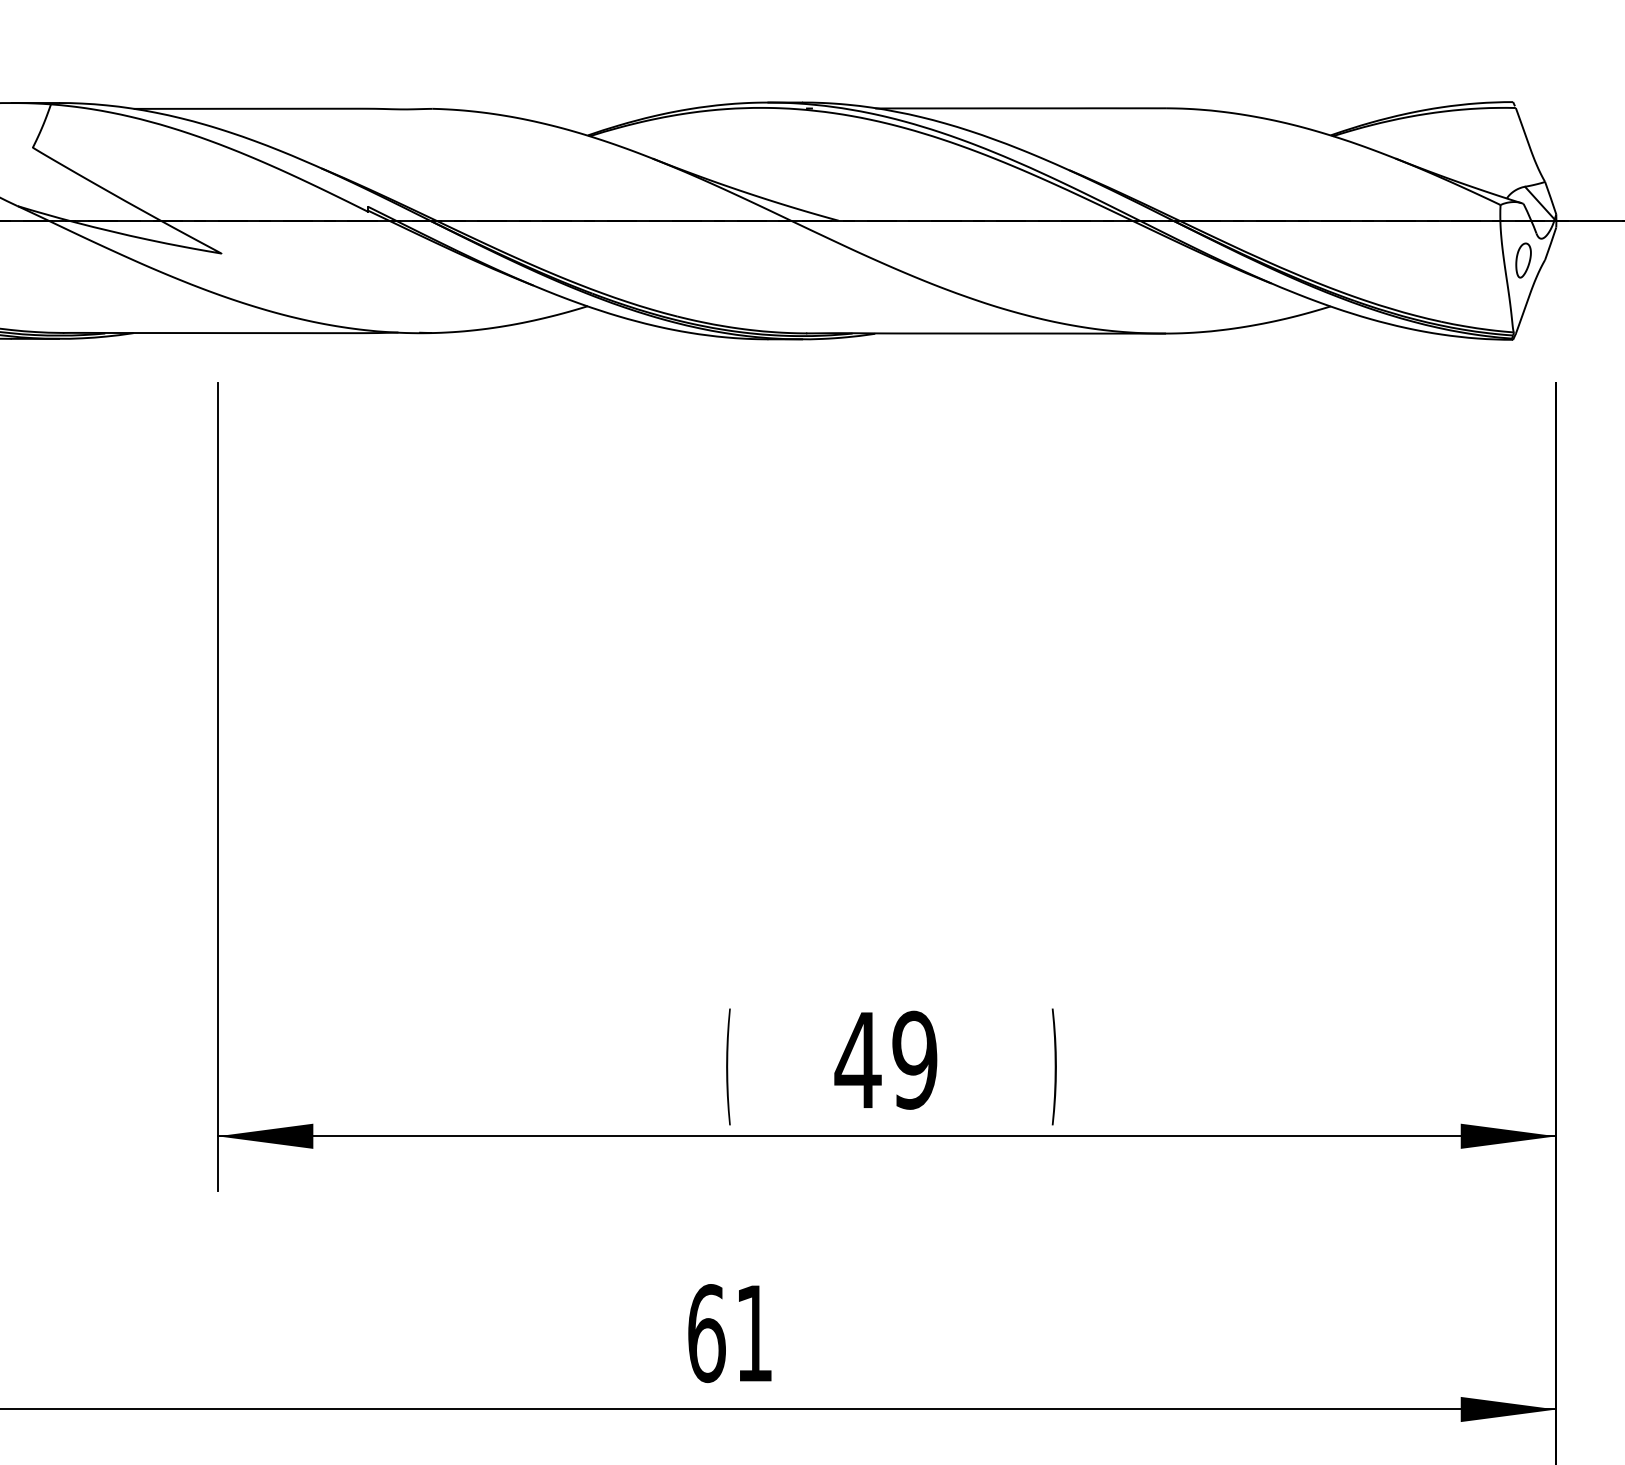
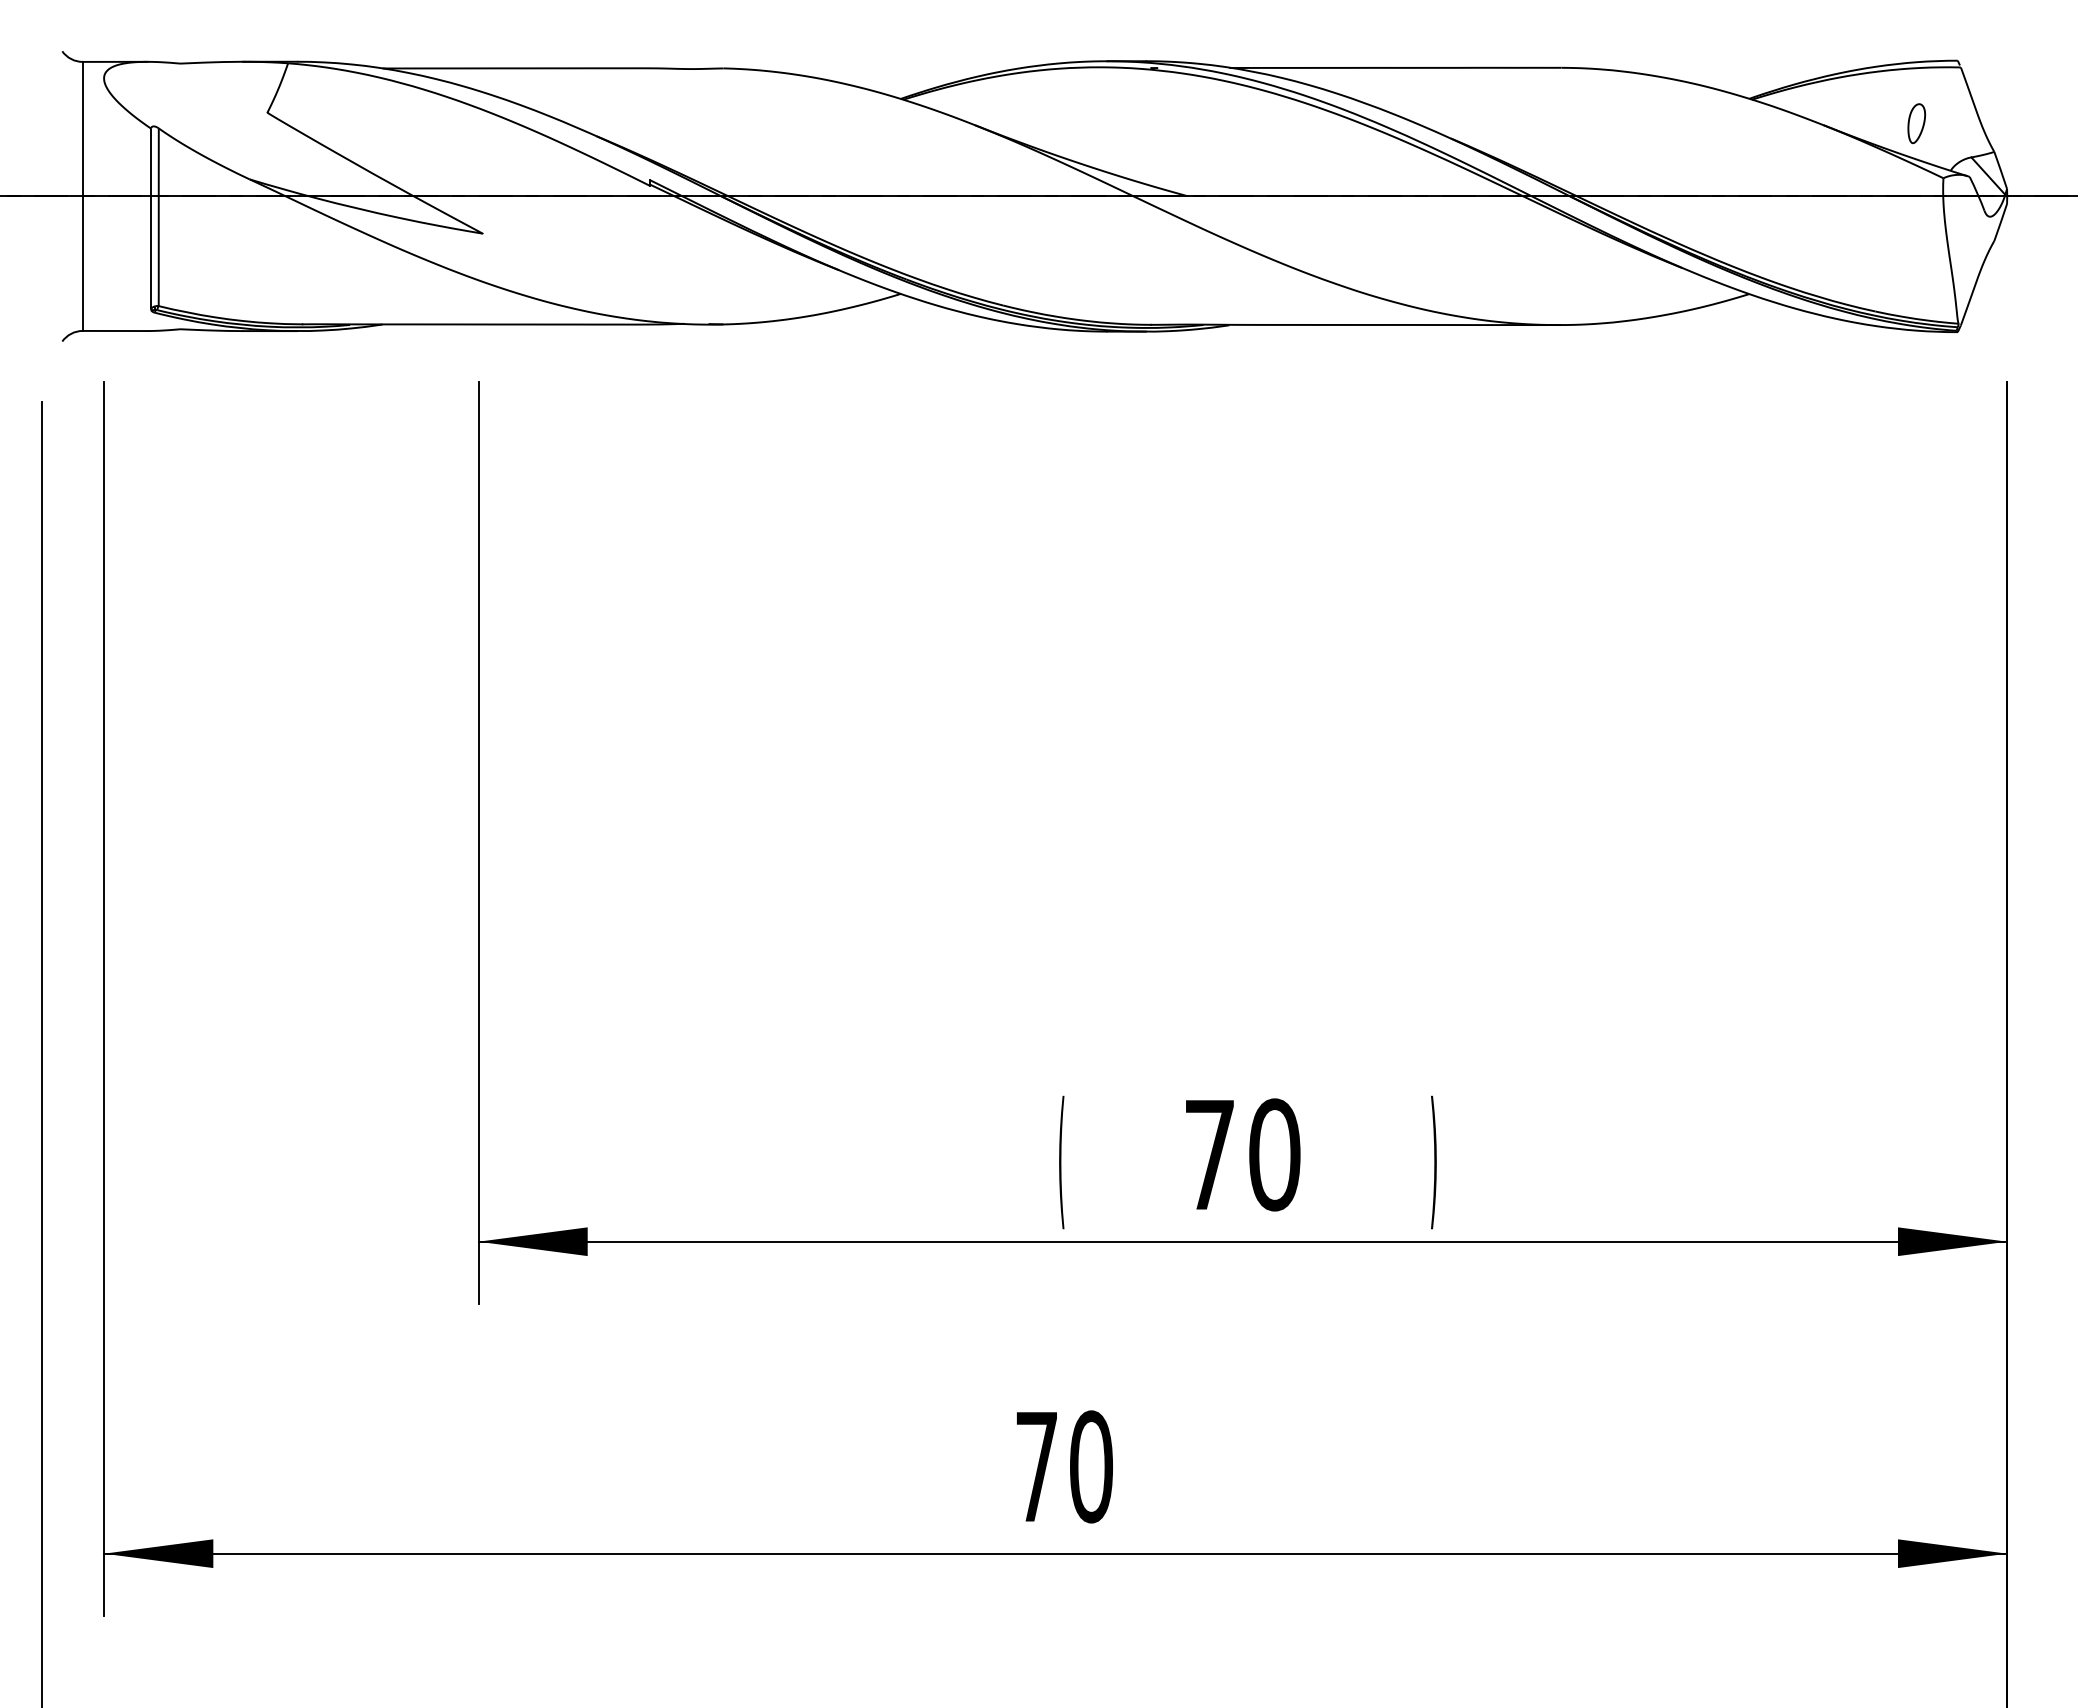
part: (1523, 260) -> (1916, 123), moved
text: (885, 1059) -> (1241, 1154), 49 -> 70
text: (729, 1333) -> (1063, 1466), 61 -> 70

